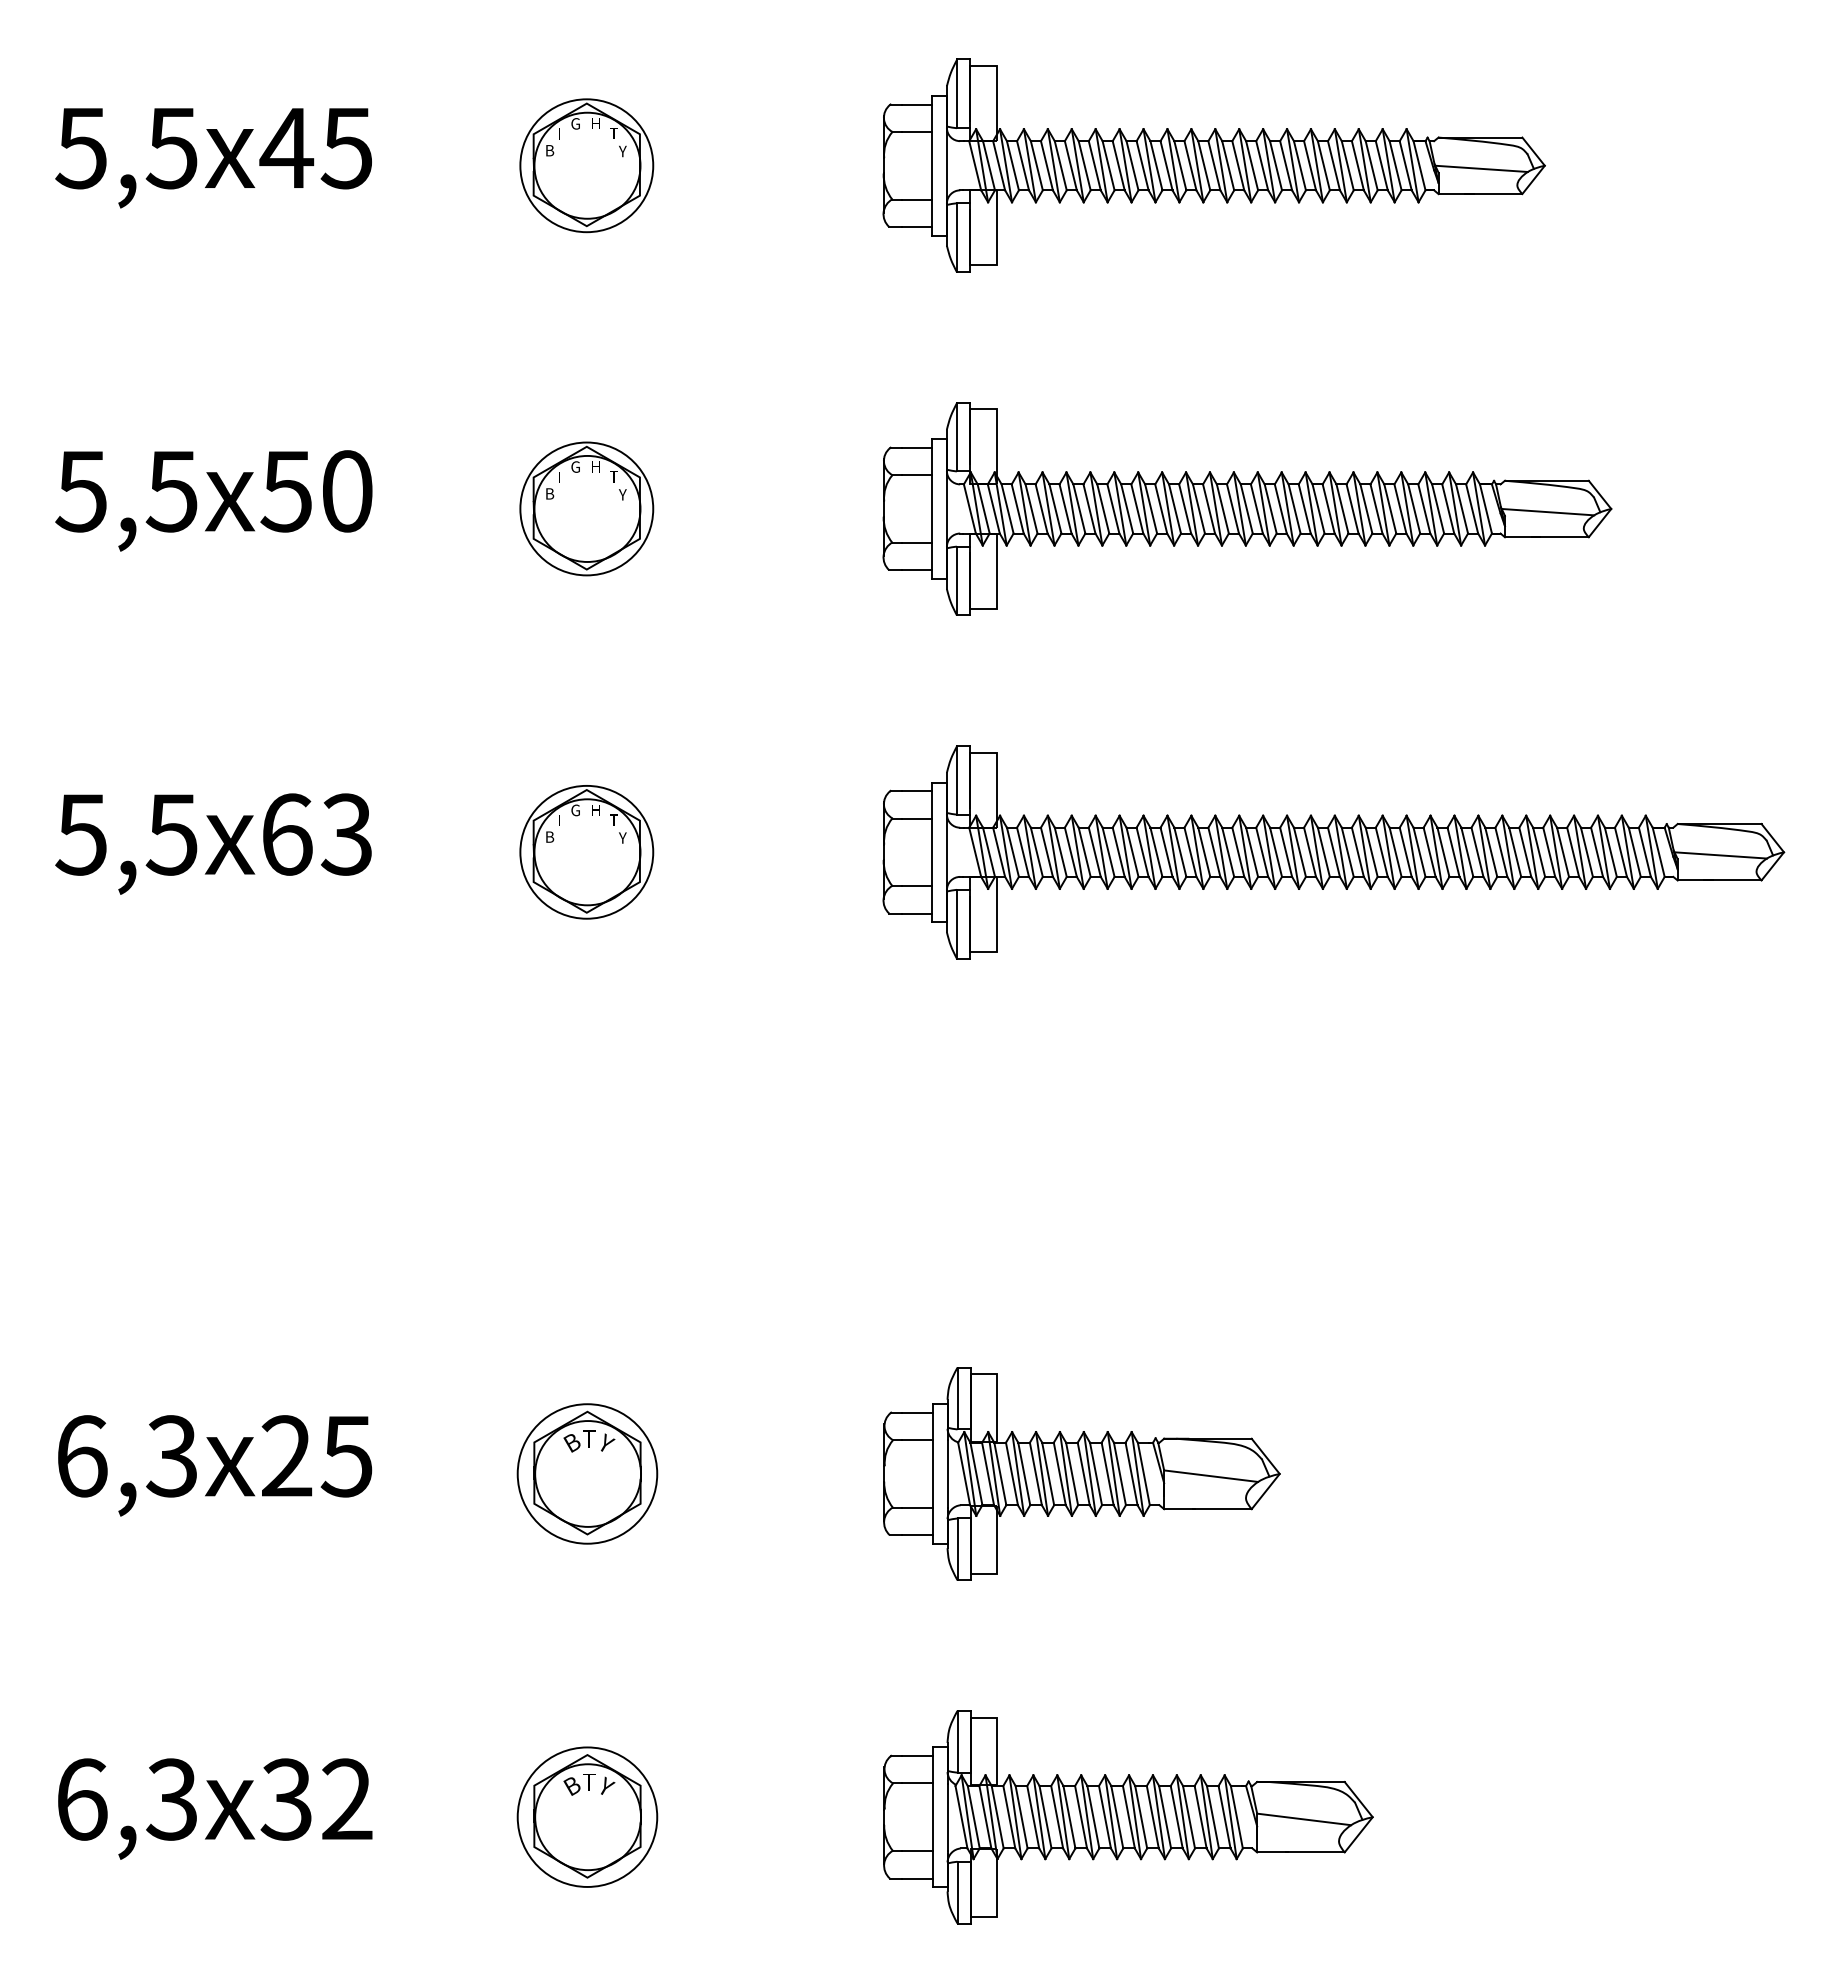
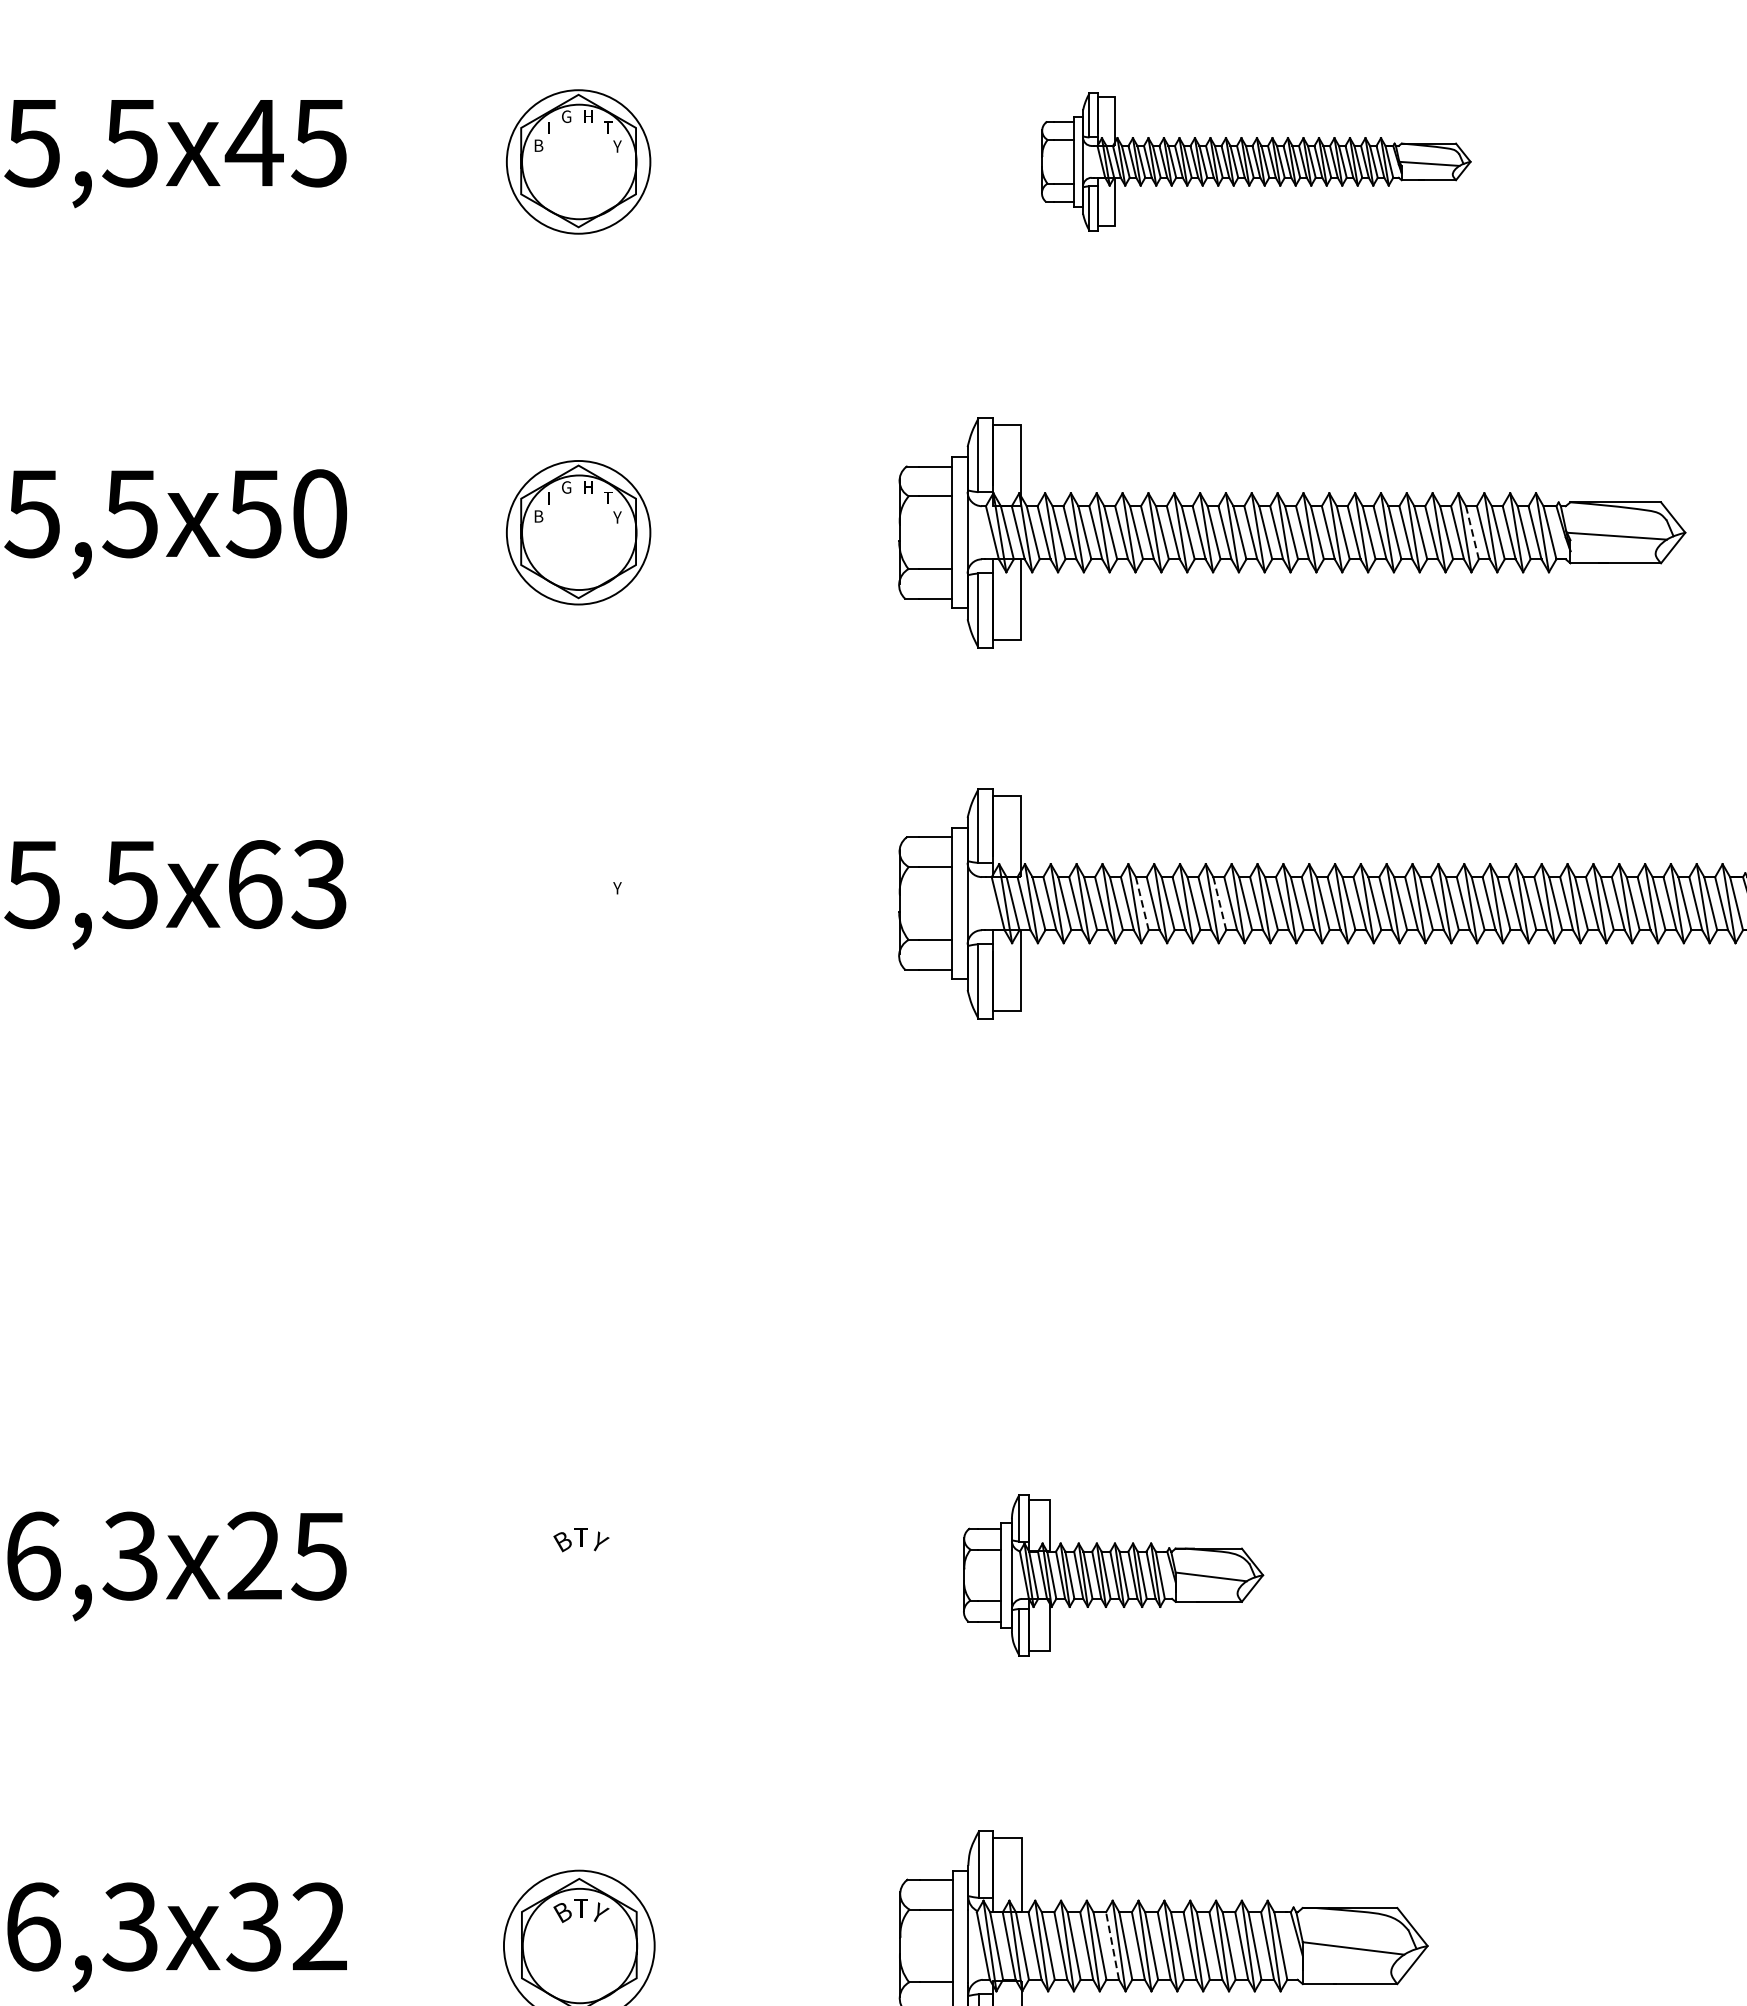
part: (1213, 165) -> (1255, 161), size x0.6
line: (1414, 509) -> (1472, 533), solid -> dashed
part: (586, 852) -> (578, 903), removed
line: (1108, 852) -> (1142, 903), solid -> dashed
line: (1180, 852) -> (1219, 903), solid -> dashed
part: (587, 1473) -> (579, 1574), removed
part: (1081, 1473) -> (1113, 1574), size x0.7
line: (1081, 1817) -> (1113, 1946), solid -> dashed

